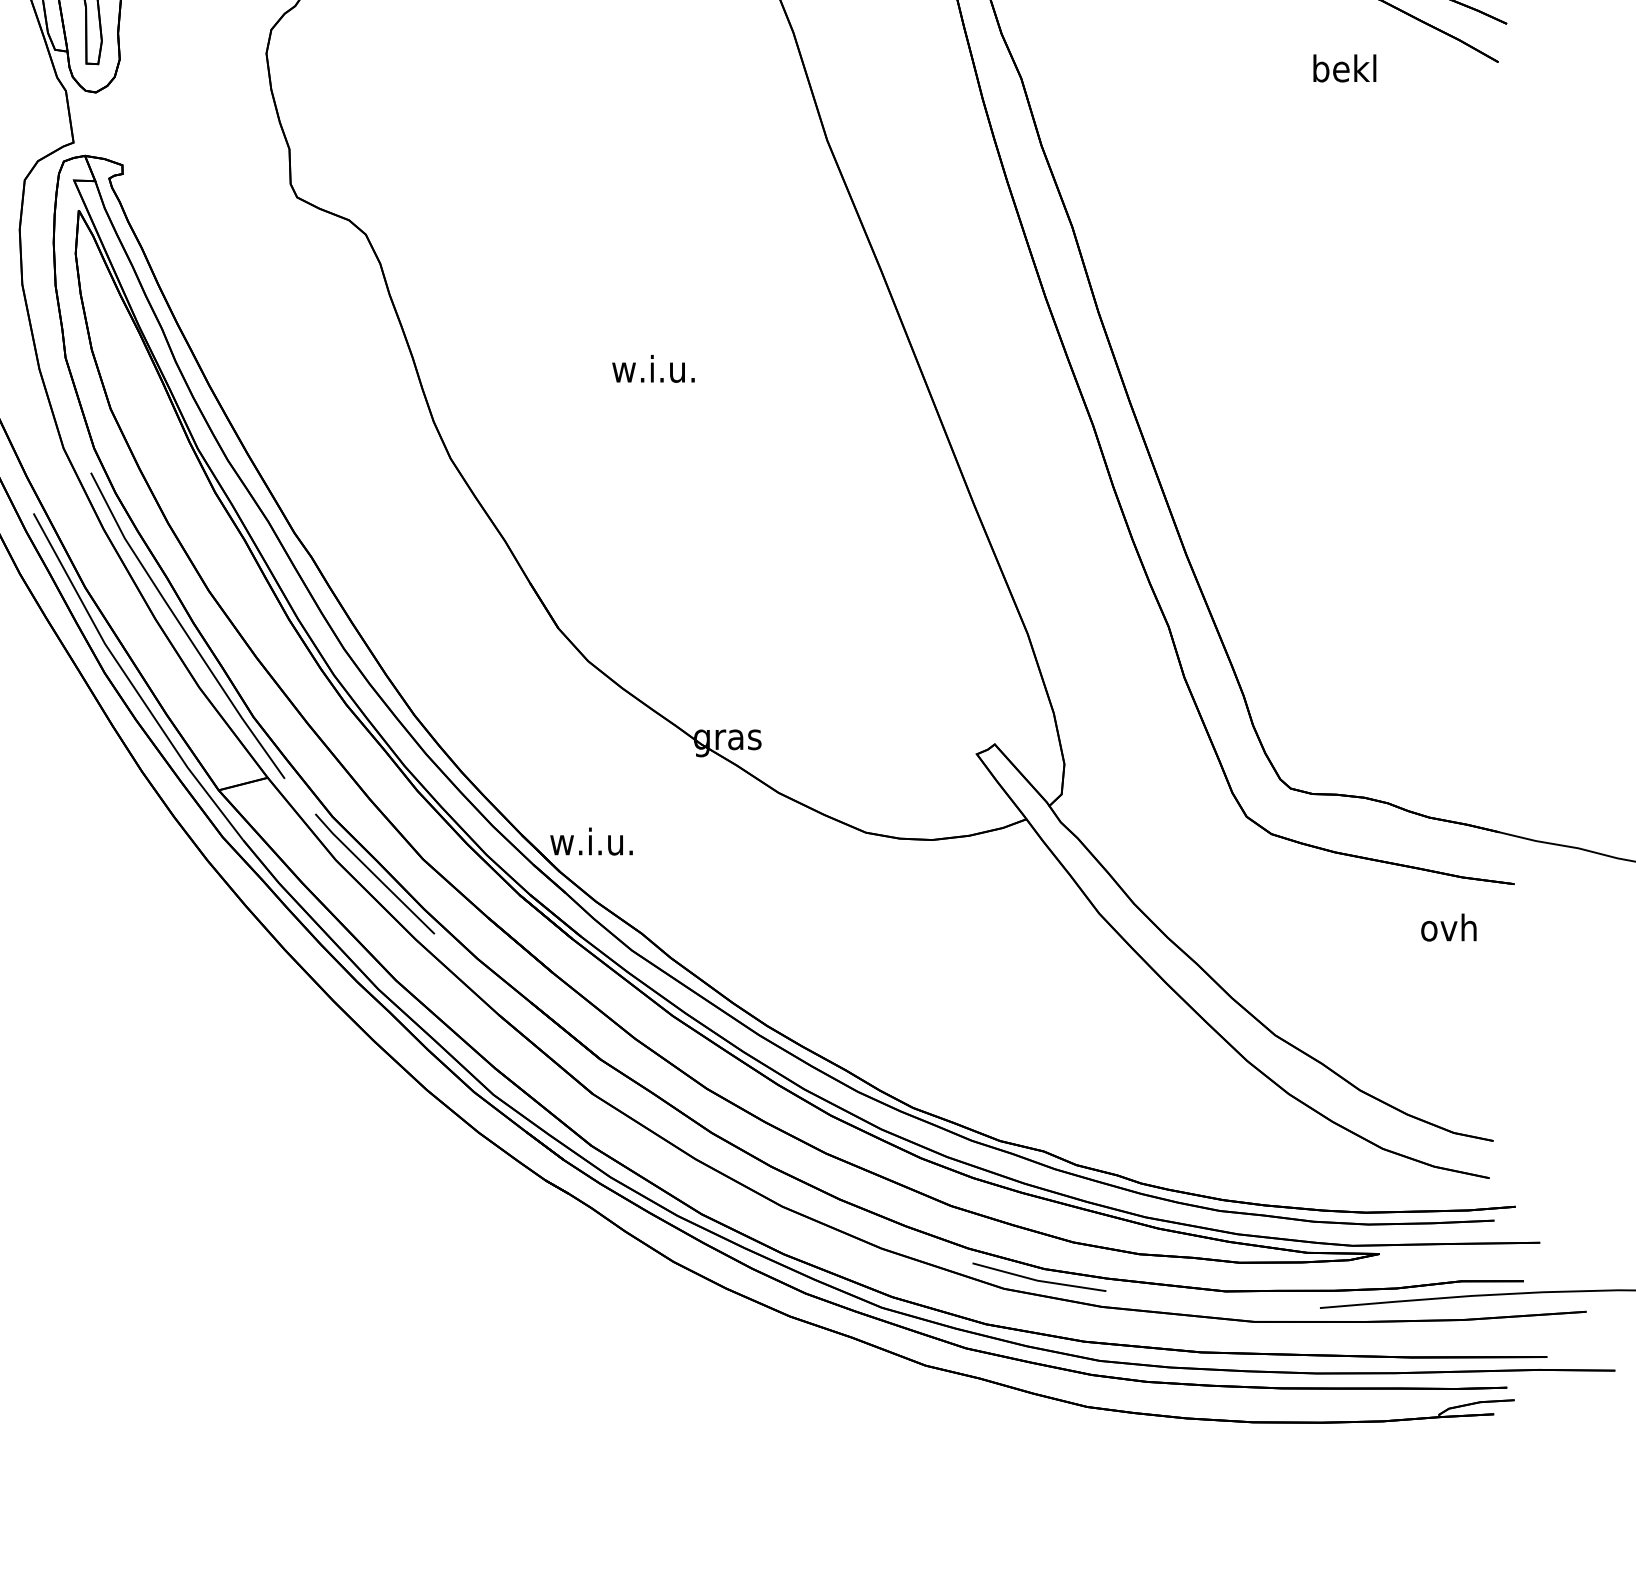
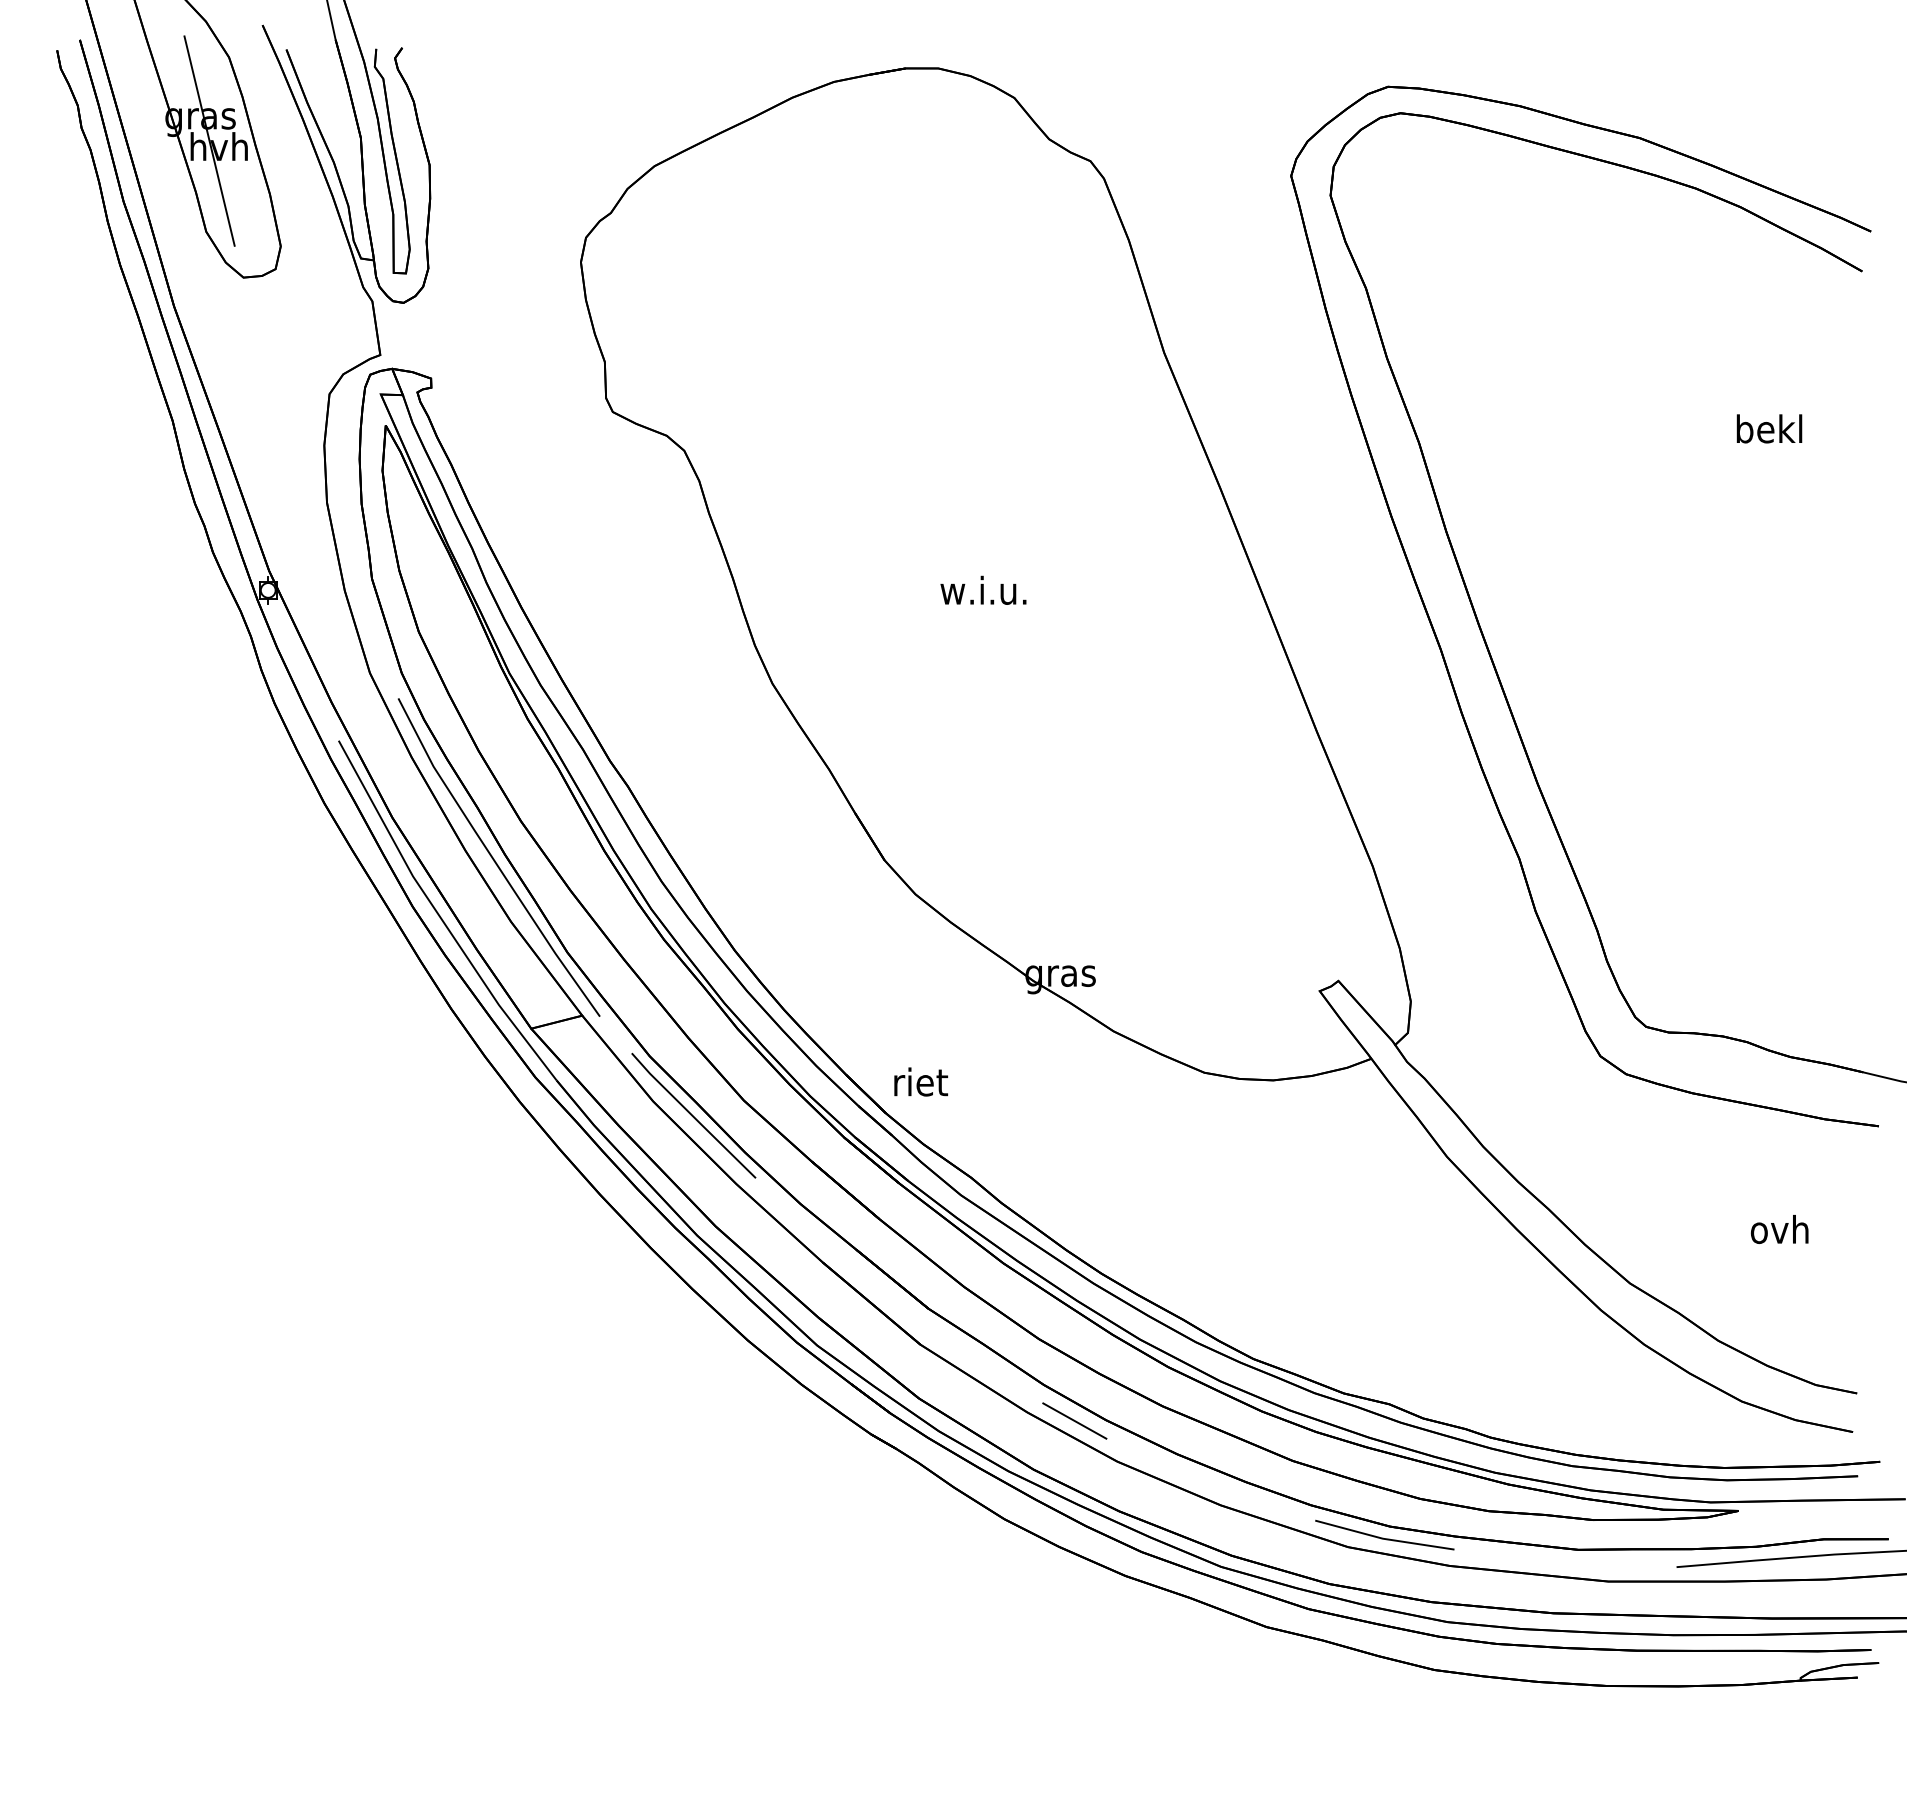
text: (1344, 68) -> (1769, 428), moved
text: (591, 841) -> (918, 1081), w.i.u. -> riet
text: (1448, 927) -> (1779, 1229), moved
line: (741, 1167) -> (1074, 1420), added

